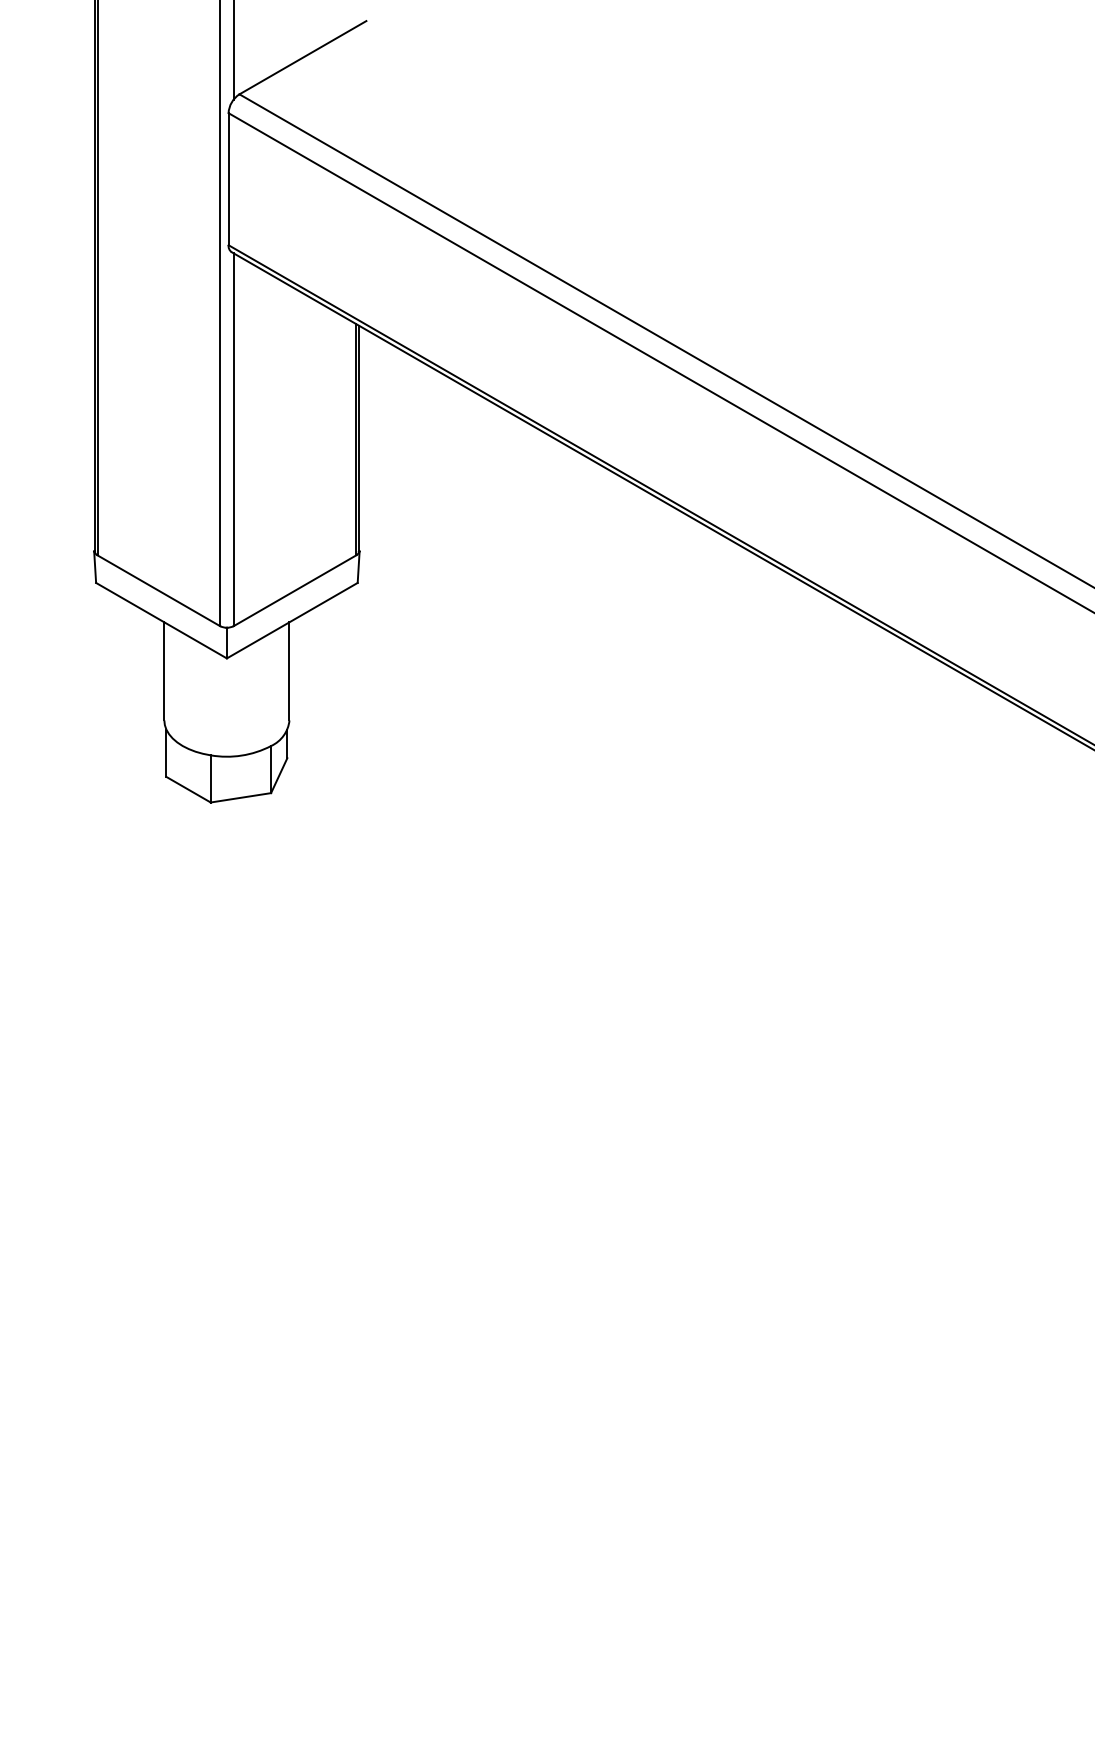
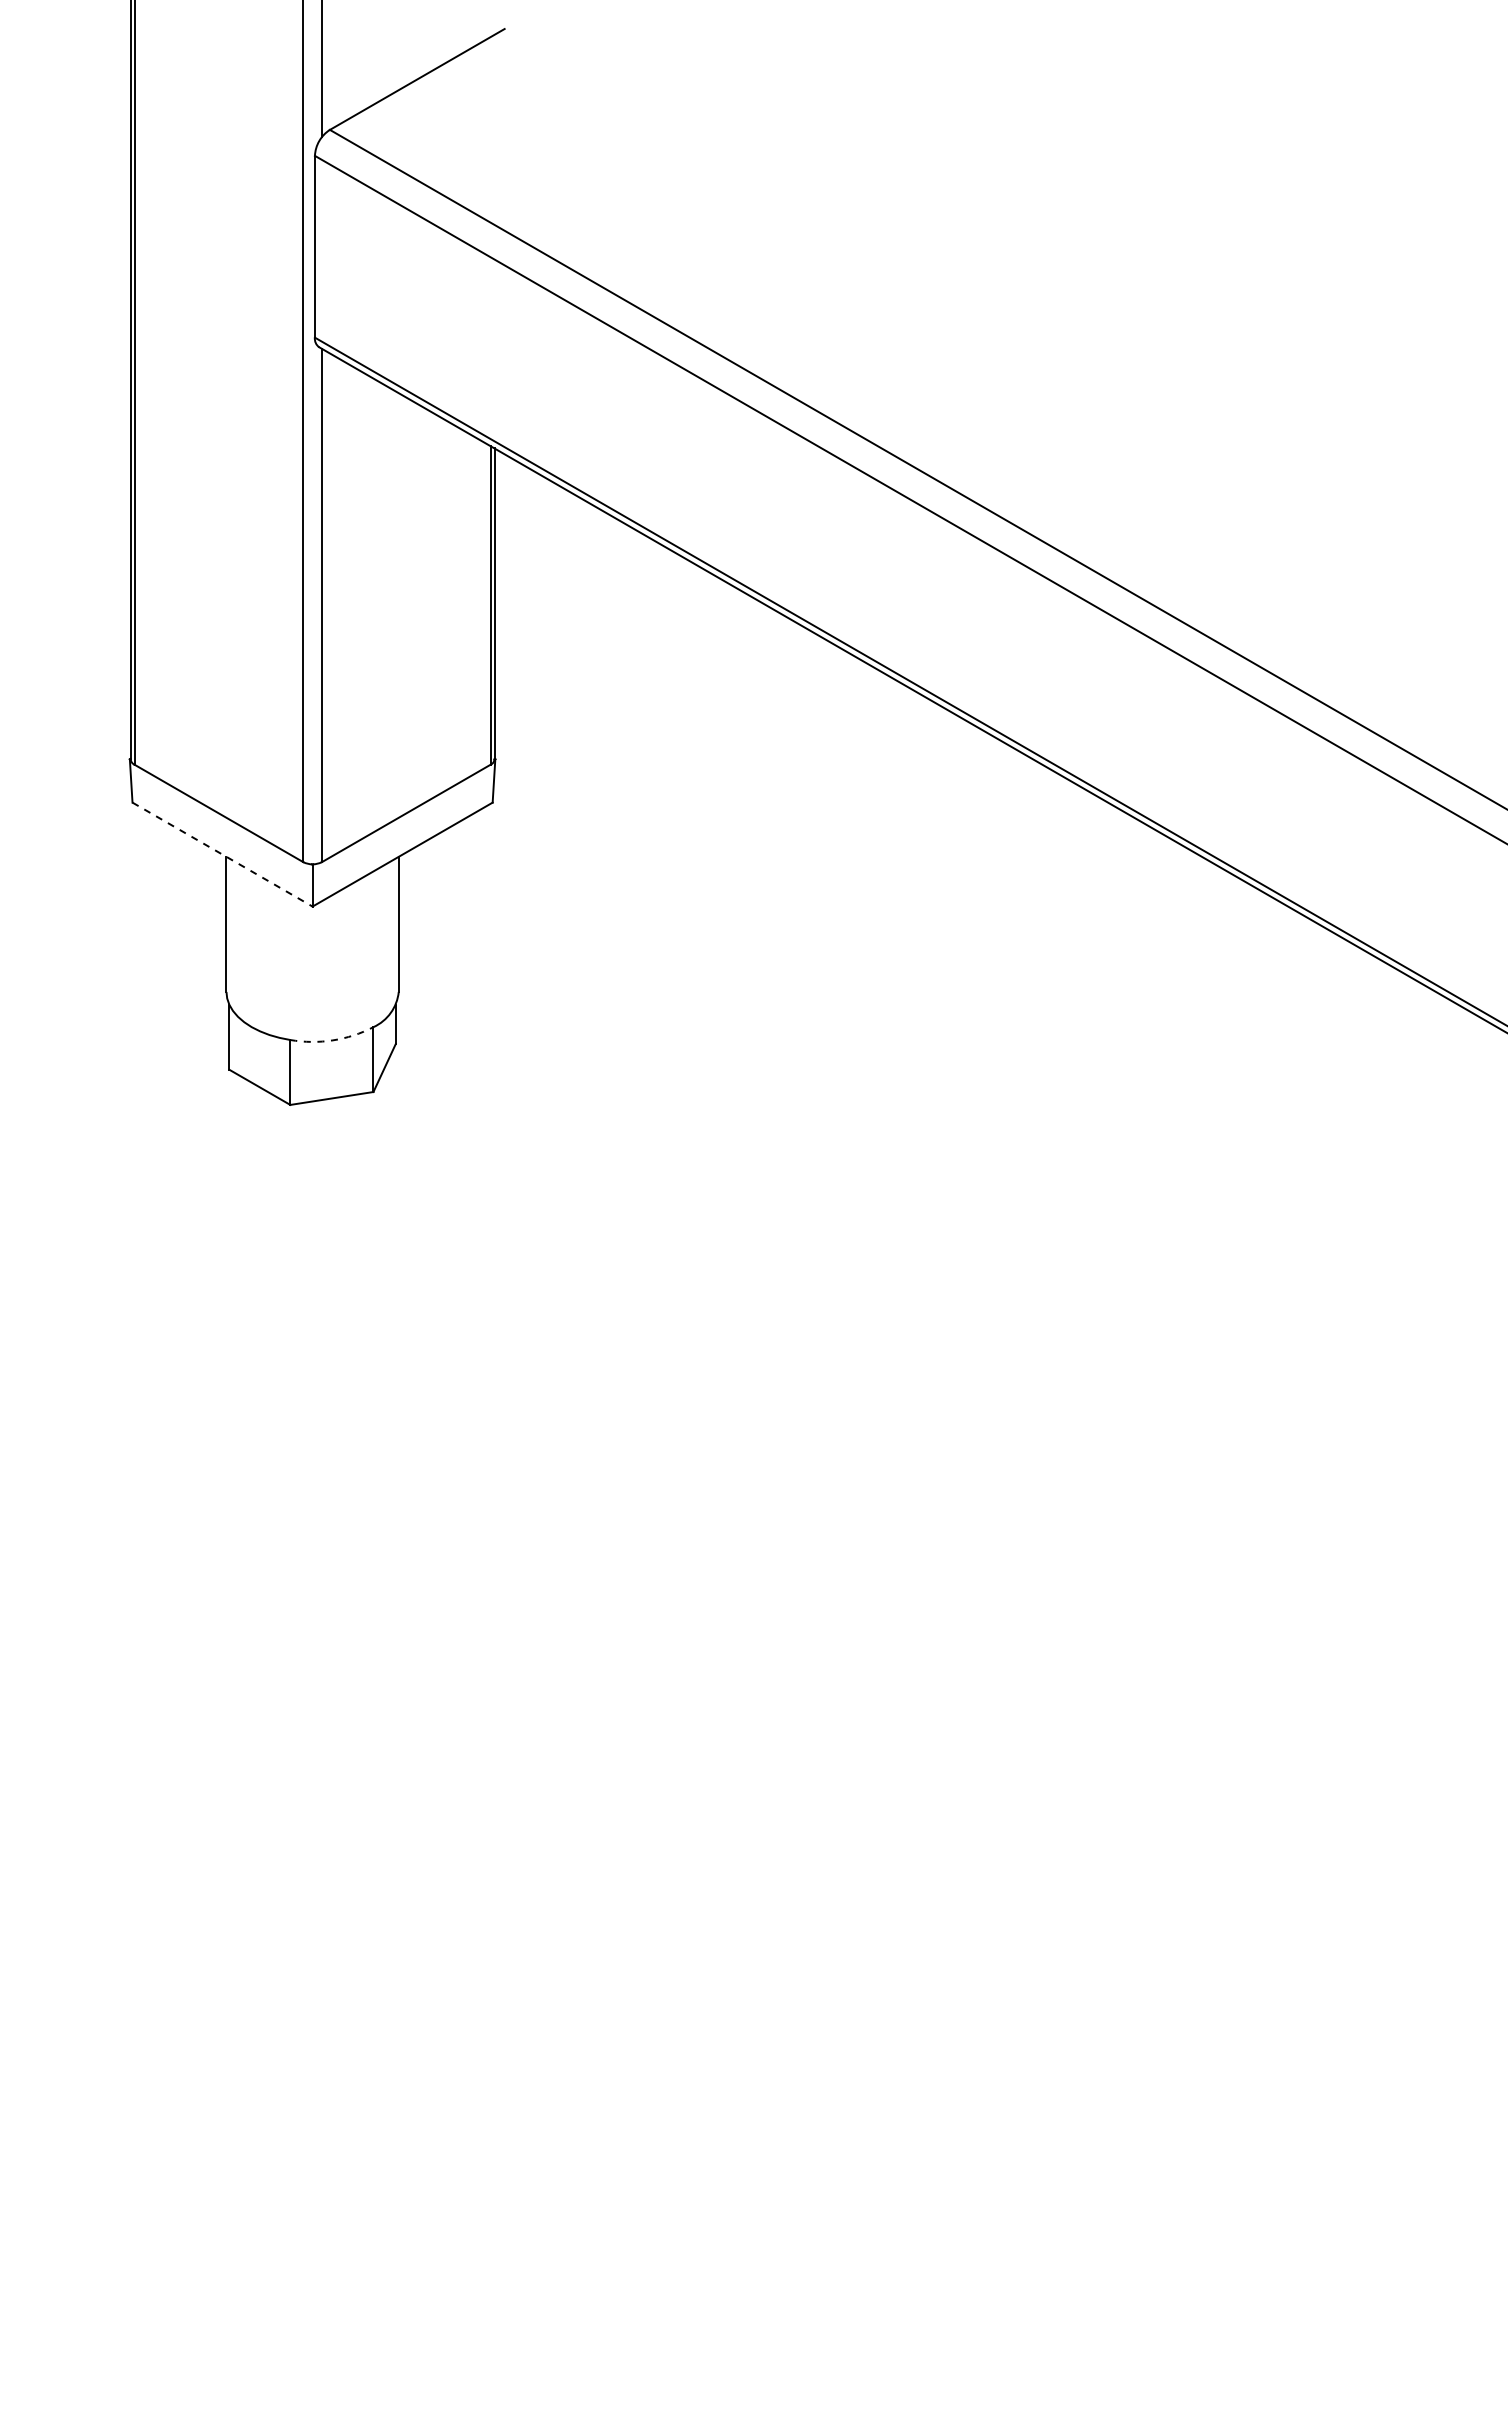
line: (161, 620) -> (222, 854), solid -> dashed
arc: (241, 755) -> (332, 1040), solid -> dashed

